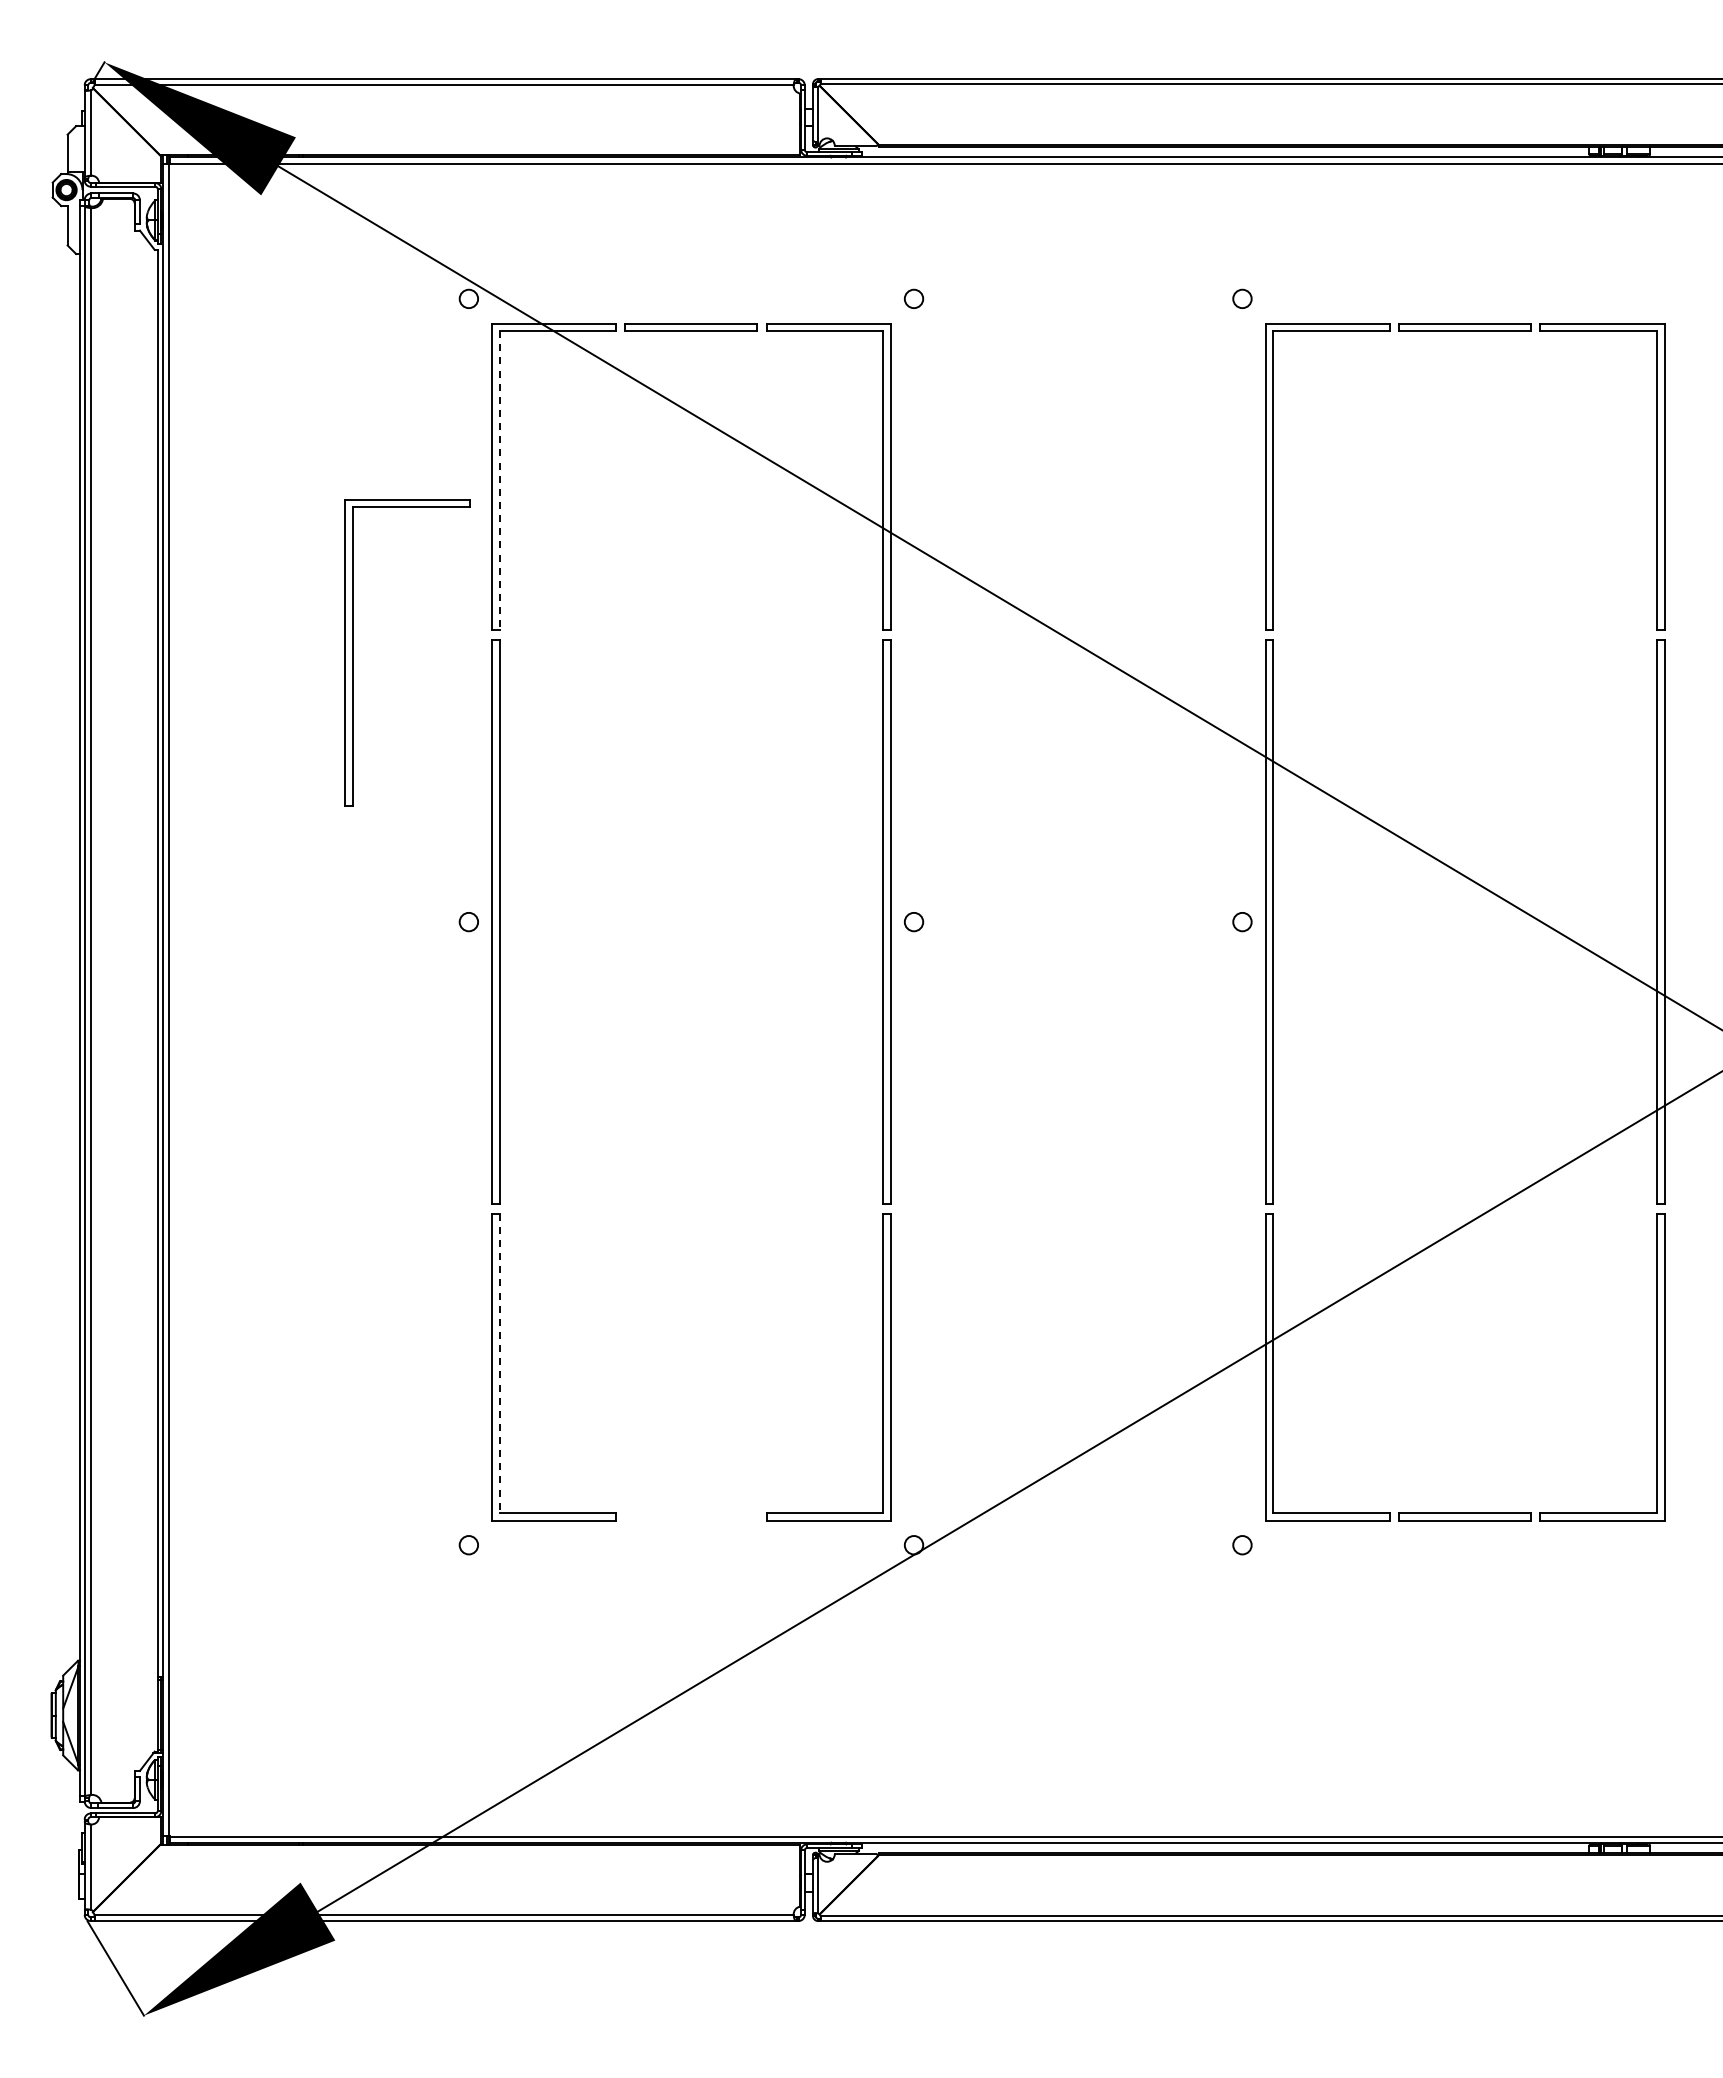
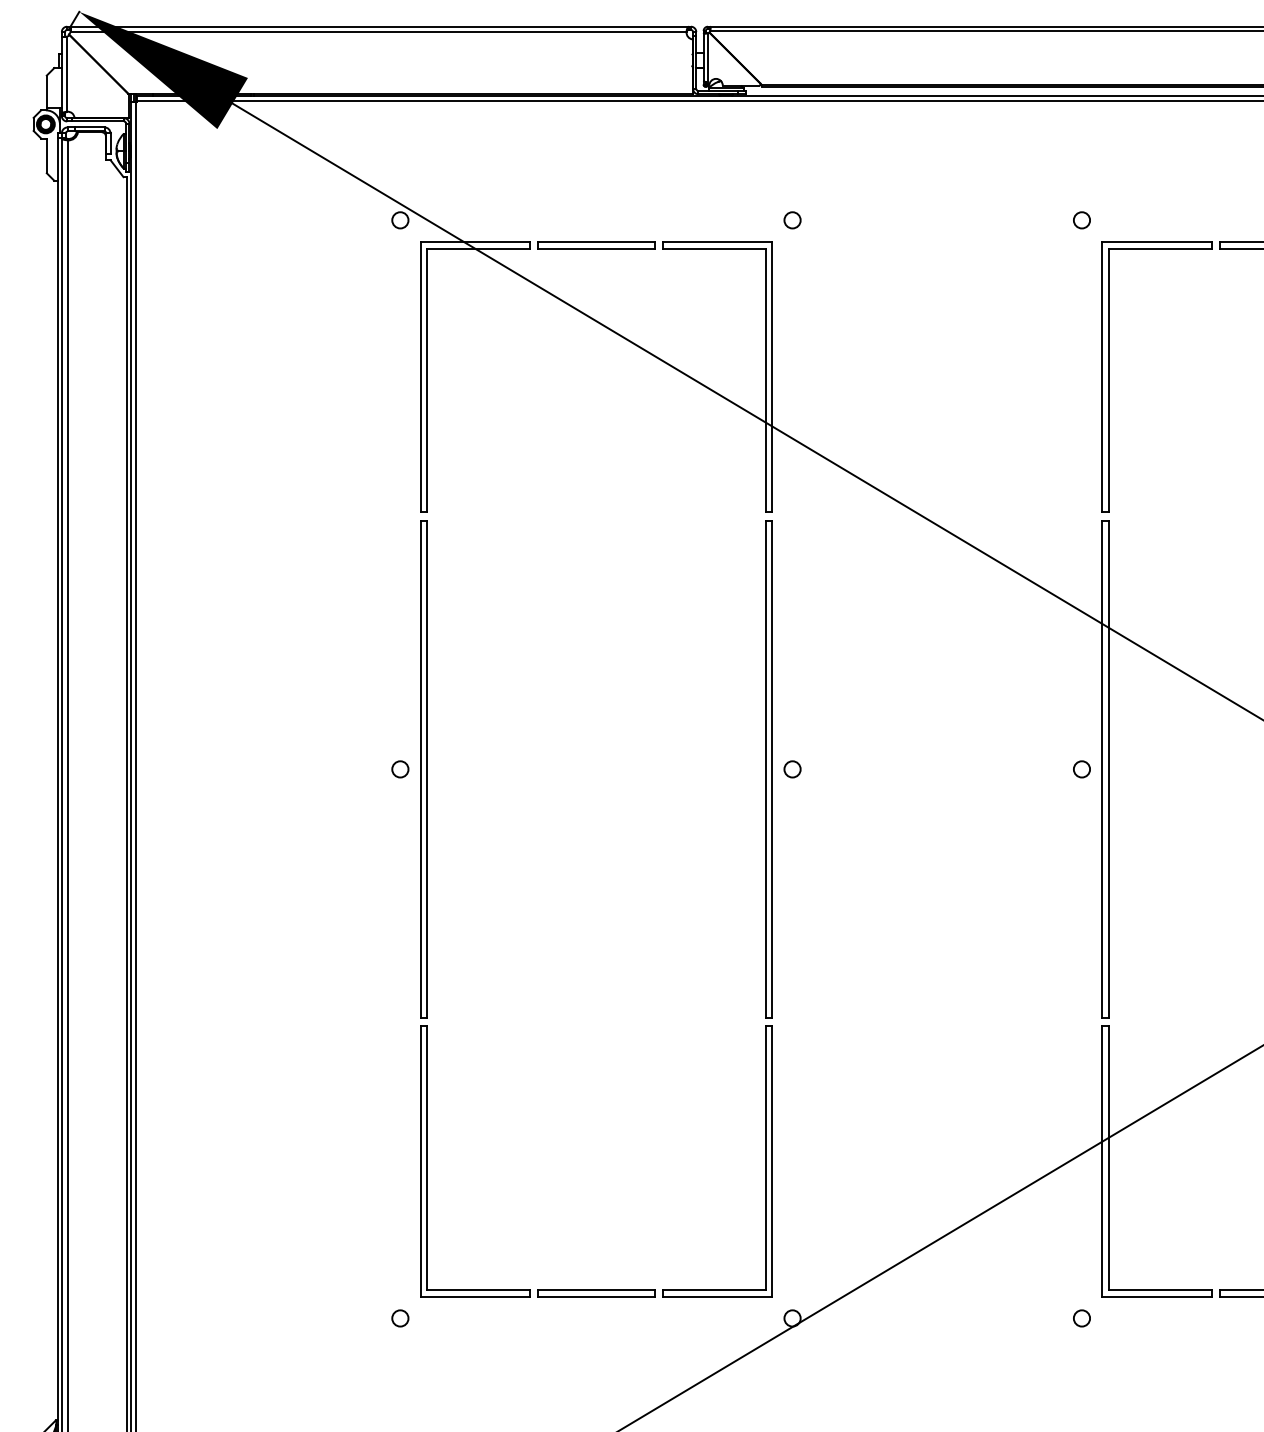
line: (499, 480) -> (427, 380), dashed -> solid
part: (353, 652) -> (298, 531), removed
line: (499, 1363) -> (427, 1158), dashed -> solid
part: (690, 1516) -> (595, 1293), added

